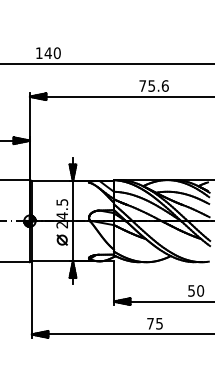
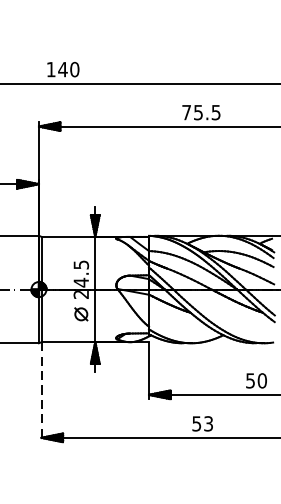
text: (164, 85) -> (215, 111), 75.6 -> 75.5
line: (31, 300) -> (41, 393), solid -> dashed
text: (154, 323) -> (202, 423), 75 -> 53

